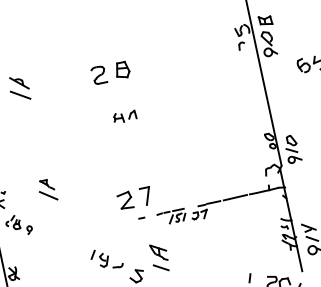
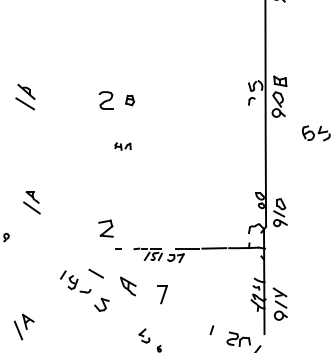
part: (121, 70) -> (129, 100), size x0.6
part: (124, 116) -> (122, 146), size x0.7
part: (146, 196) -> (162, 294), moved
line: (160, 267) -> (95, 273), moved

